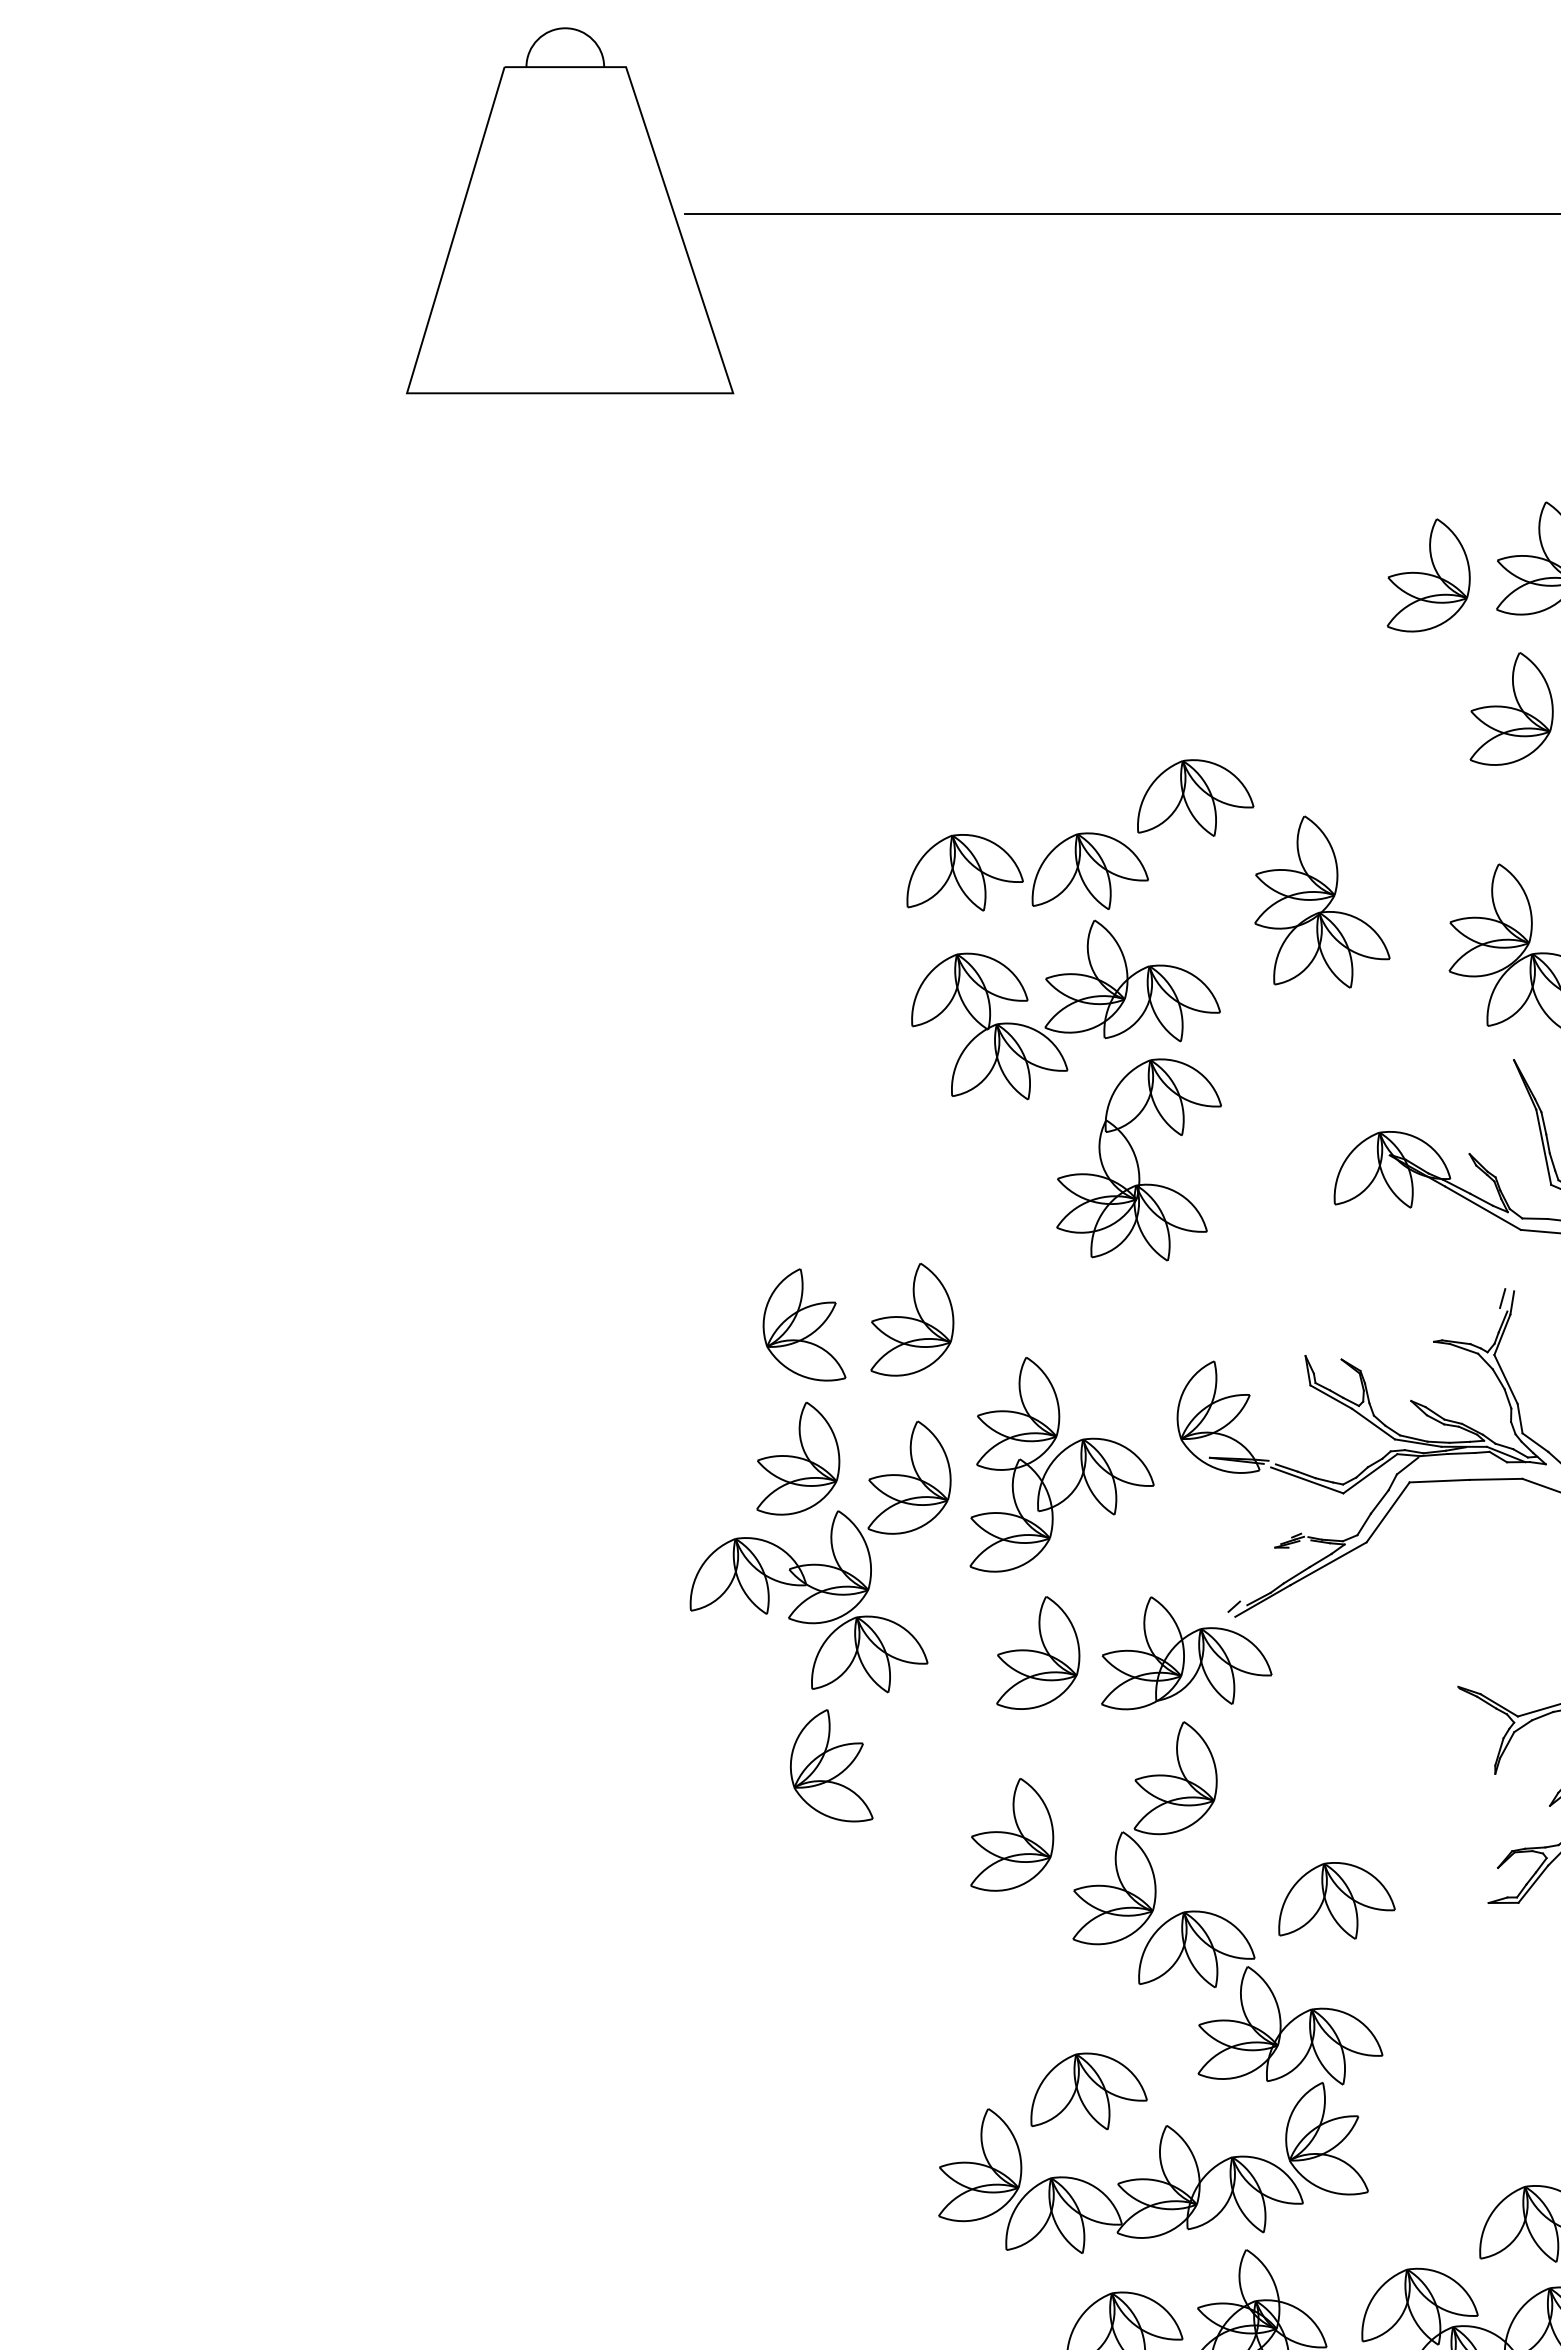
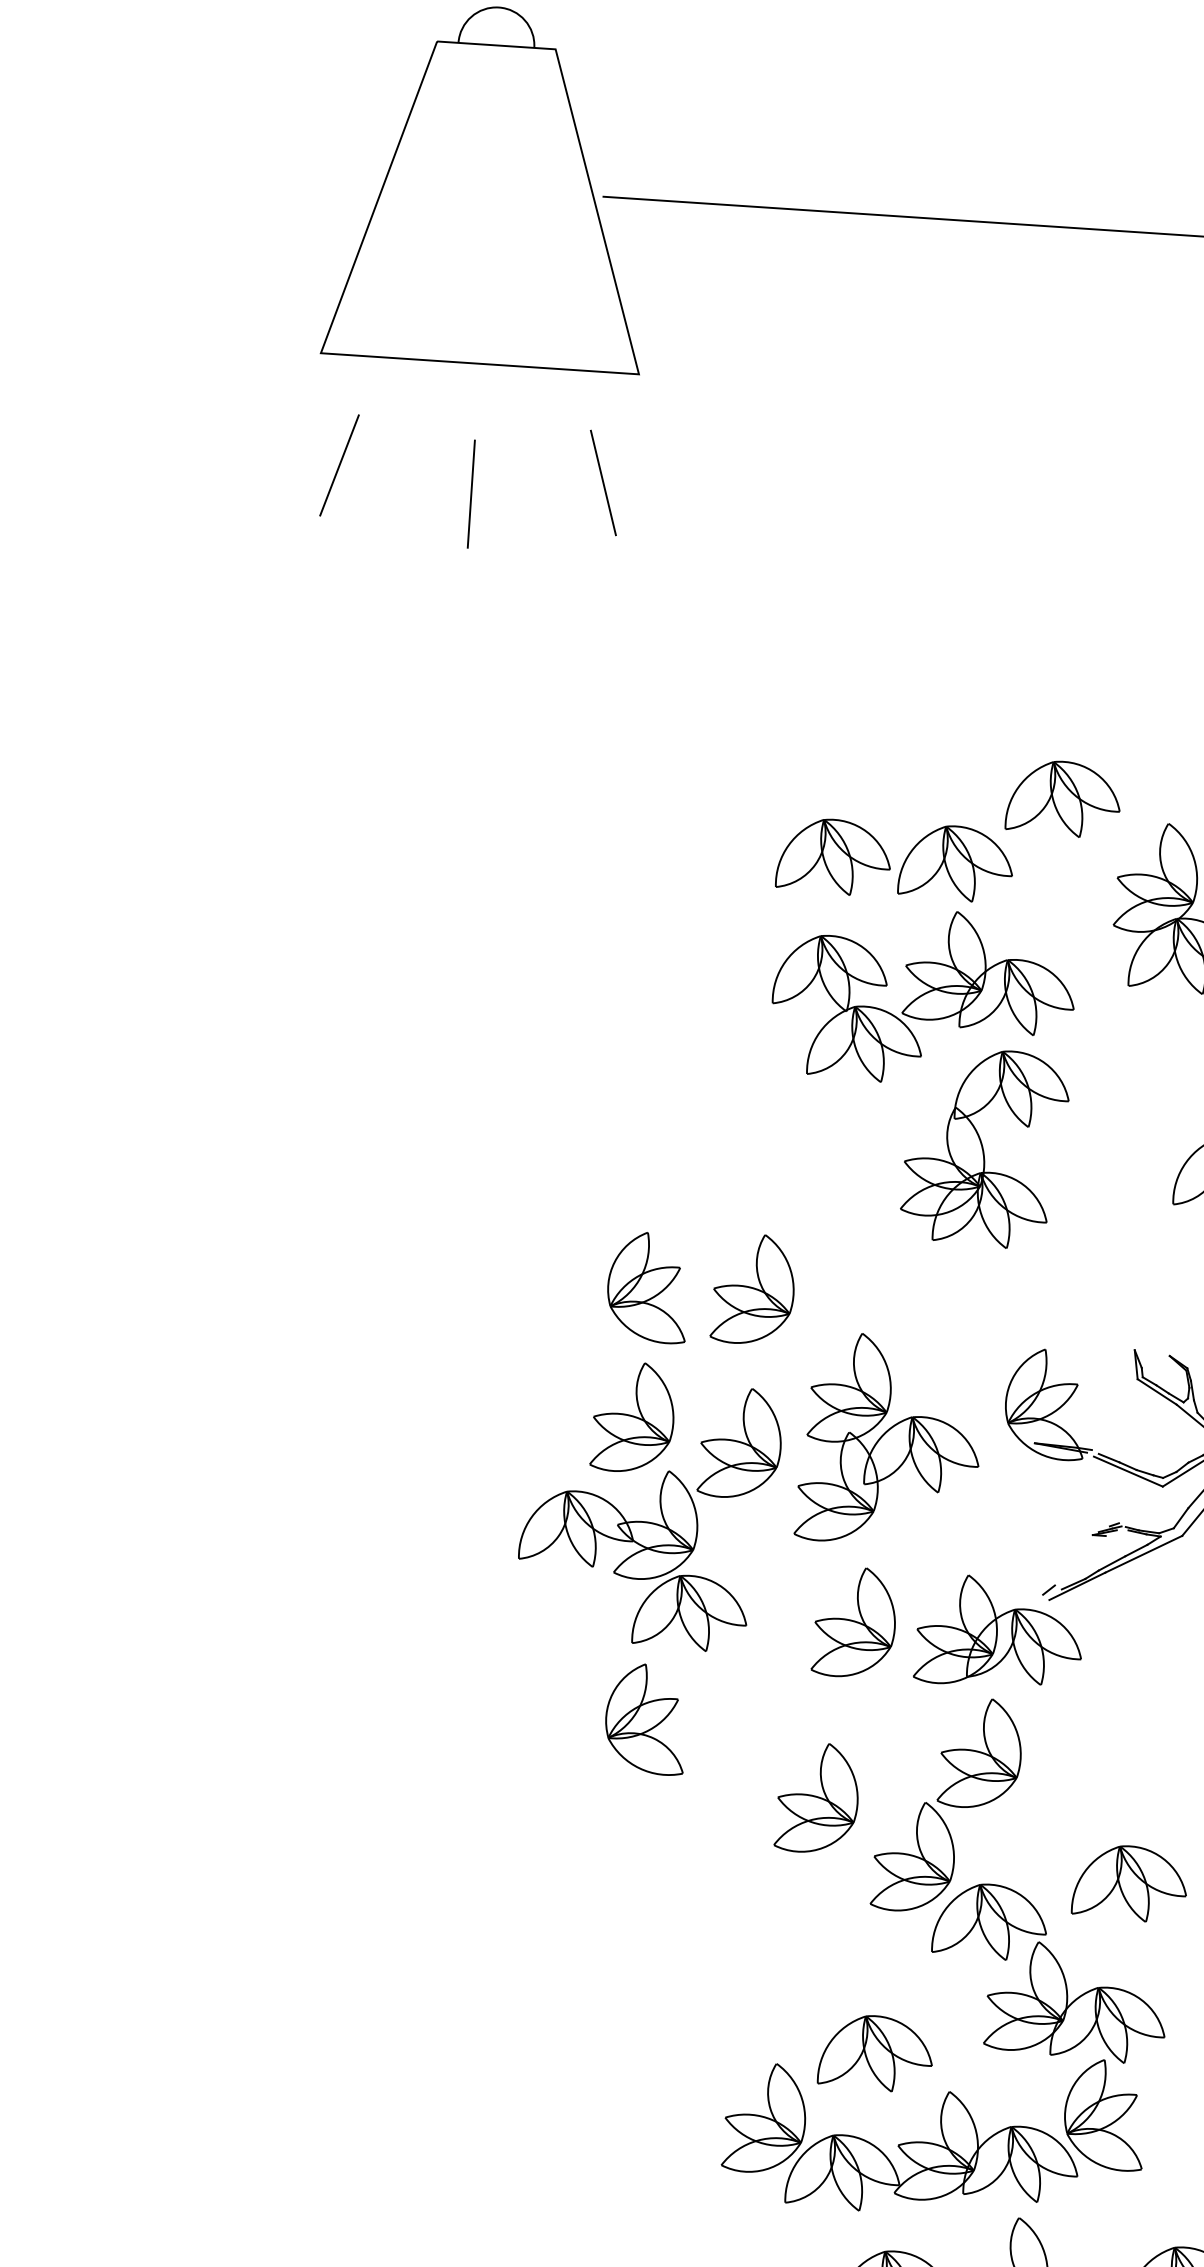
line: (433, 506) -> (339, 465), added
line: (703, 506) -> (602, 482), added
line: (570, 526) -> (471, 493), added

